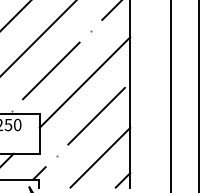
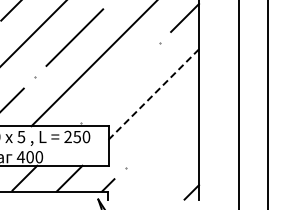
line: (50, 70) -> (119, 82), removed
line: (84, 82) -> (153, 94), solid -> dashed
line: (96, 115) -> (165, 127), removed
line: (100, 157) -> (169, 169), removed

